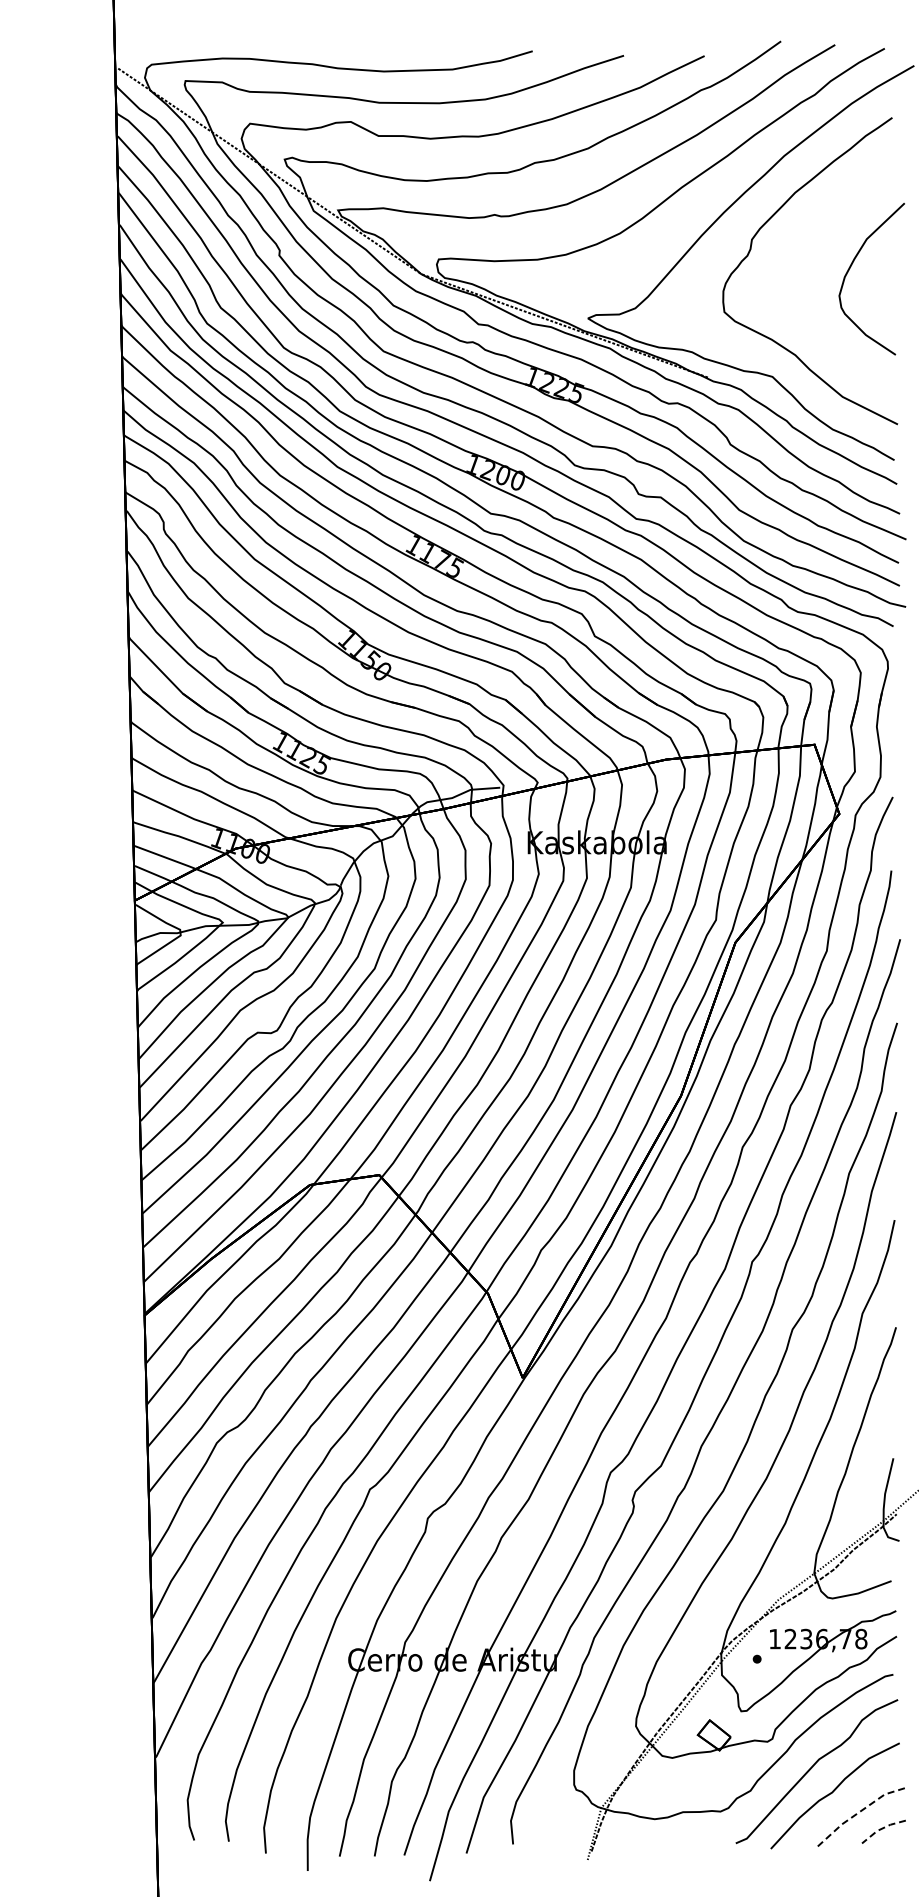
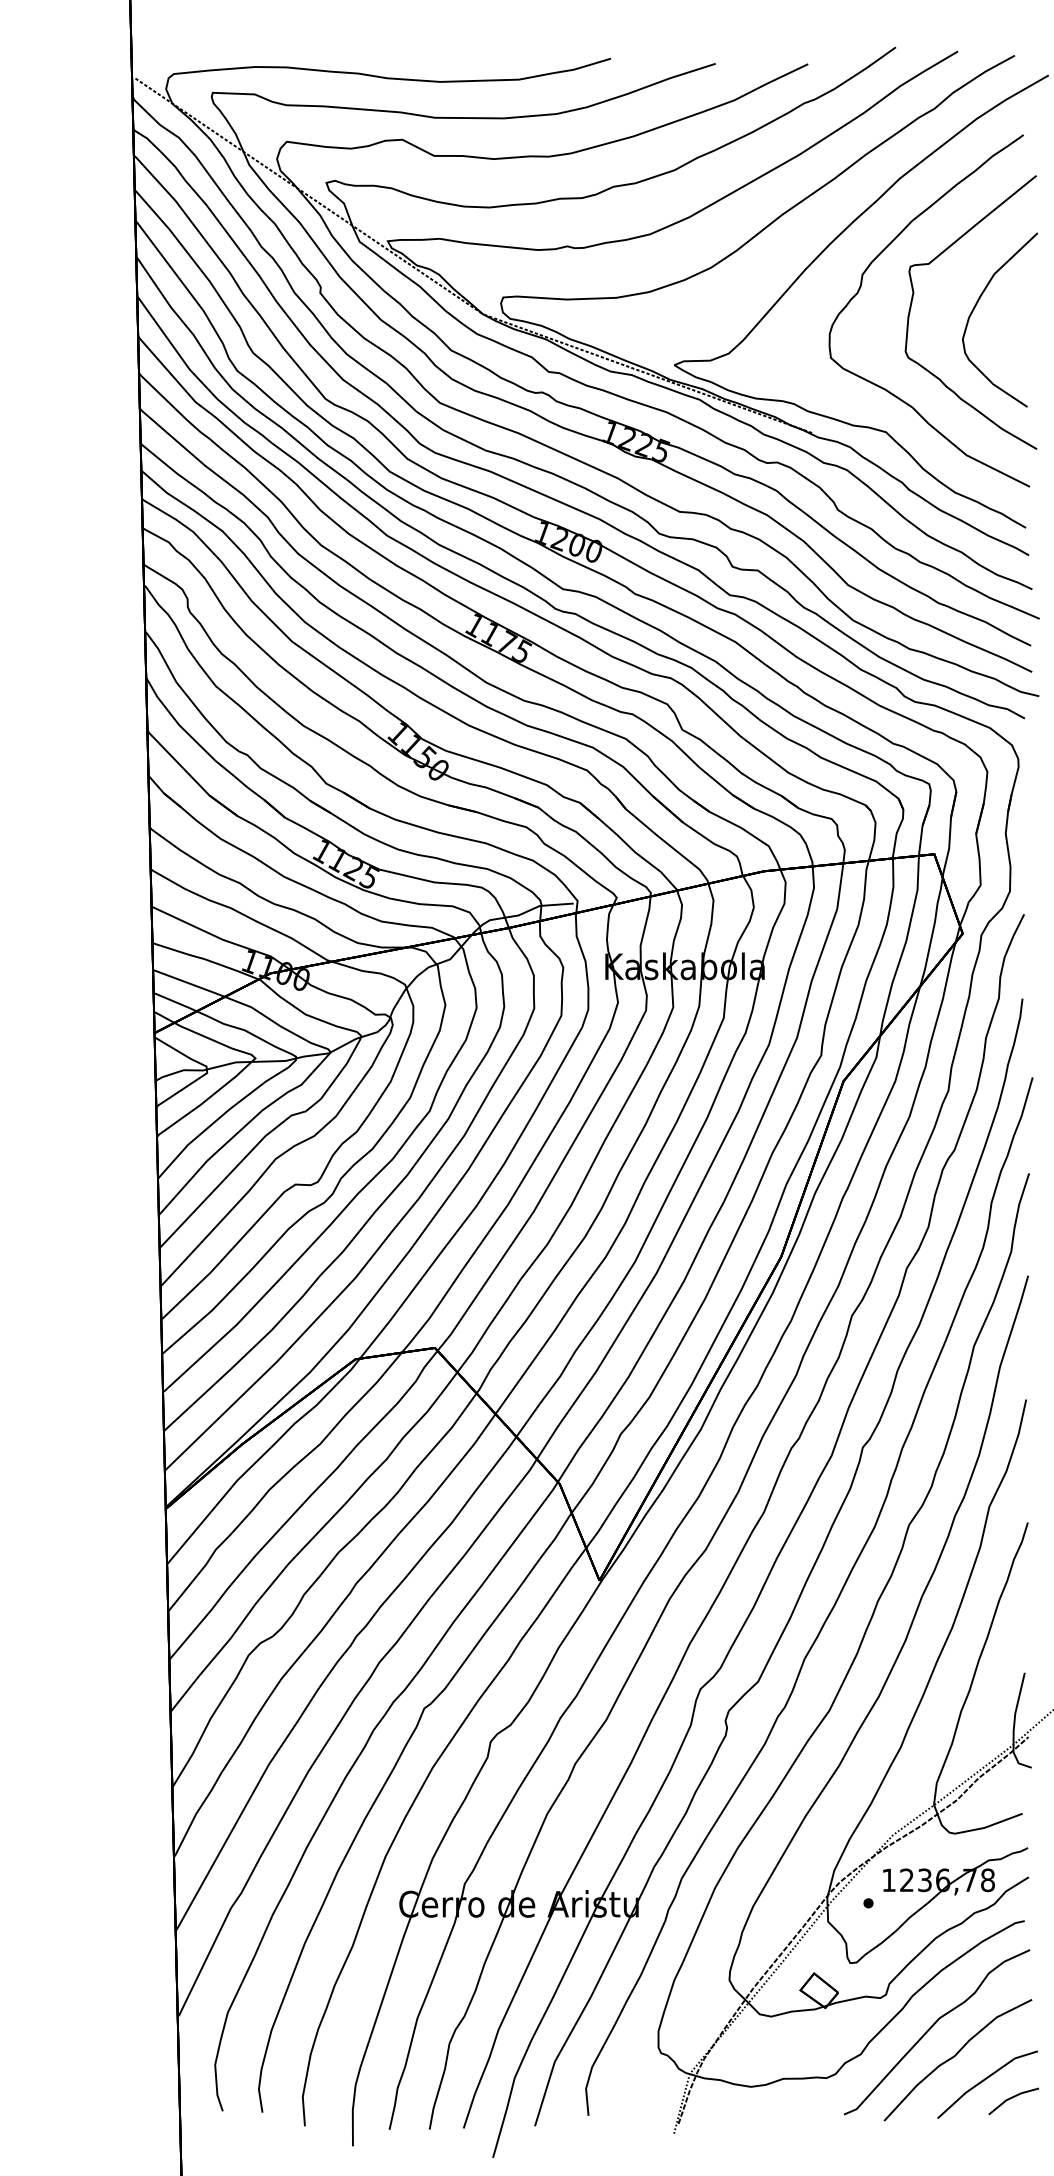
curve: (796, 260) -> (913, 298), added
line: (858, 1813) -> (984, 2080), dashed -> solid
line: (882, 1828) -> (1012, 2097), dashed -> solid

